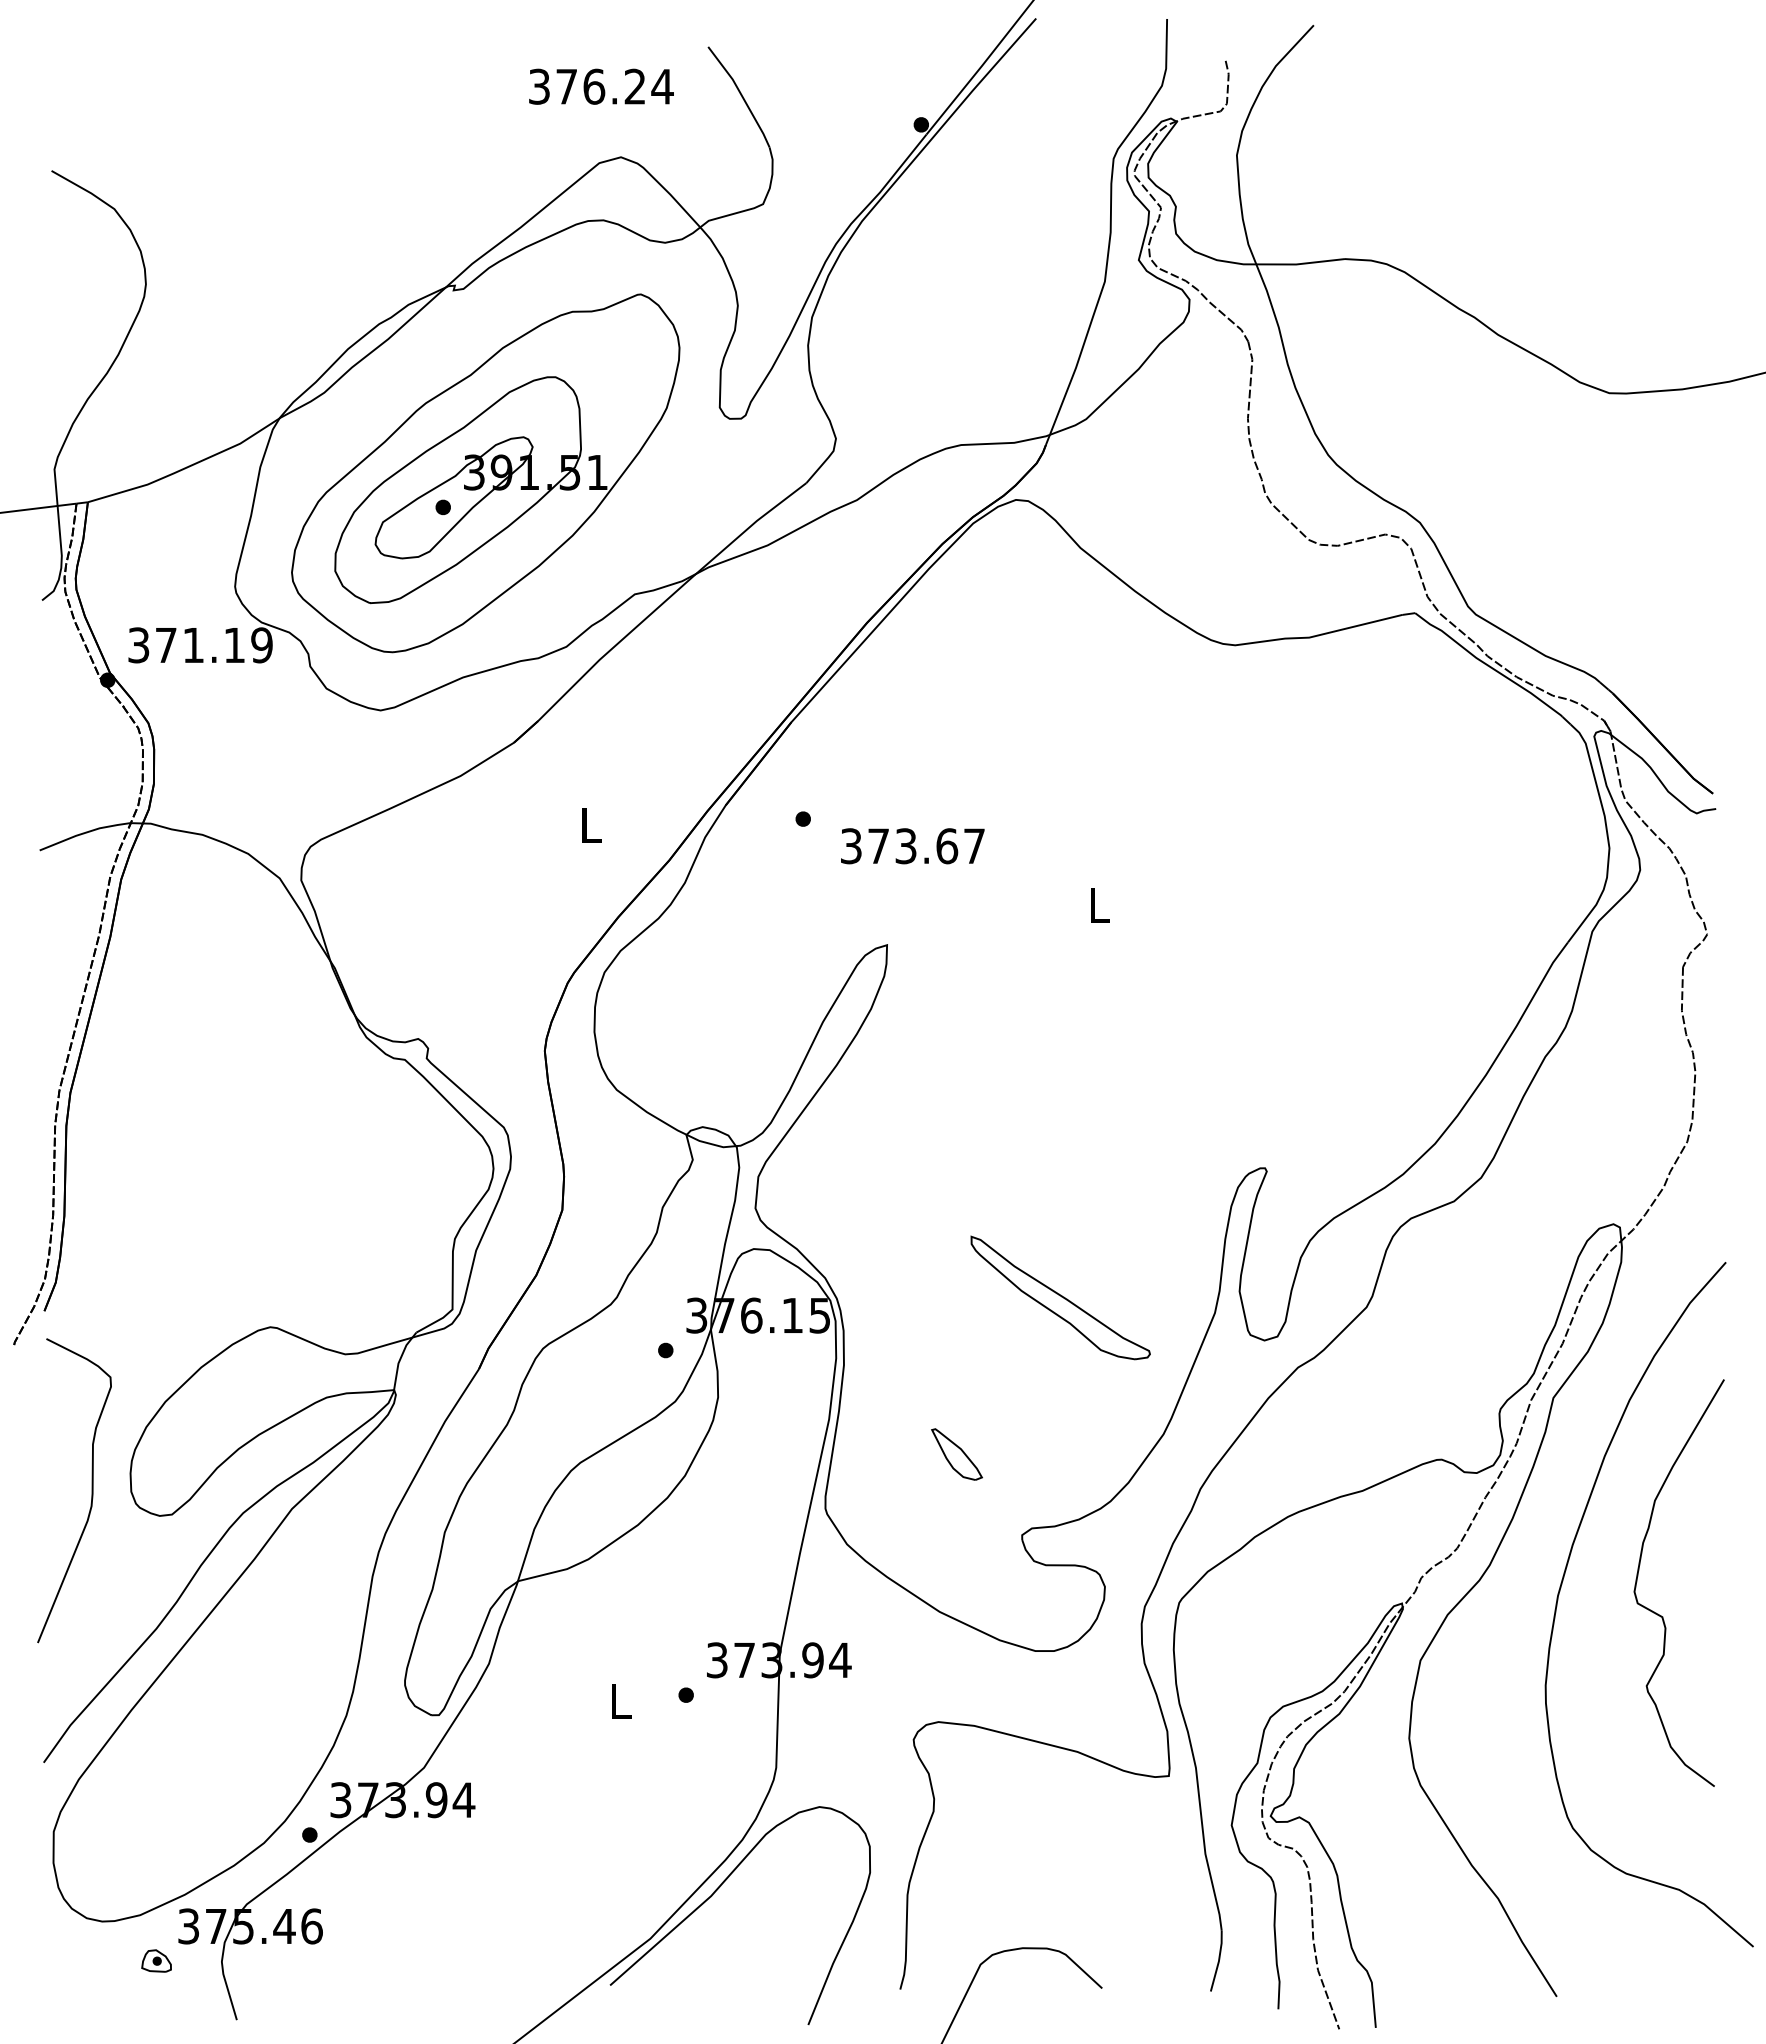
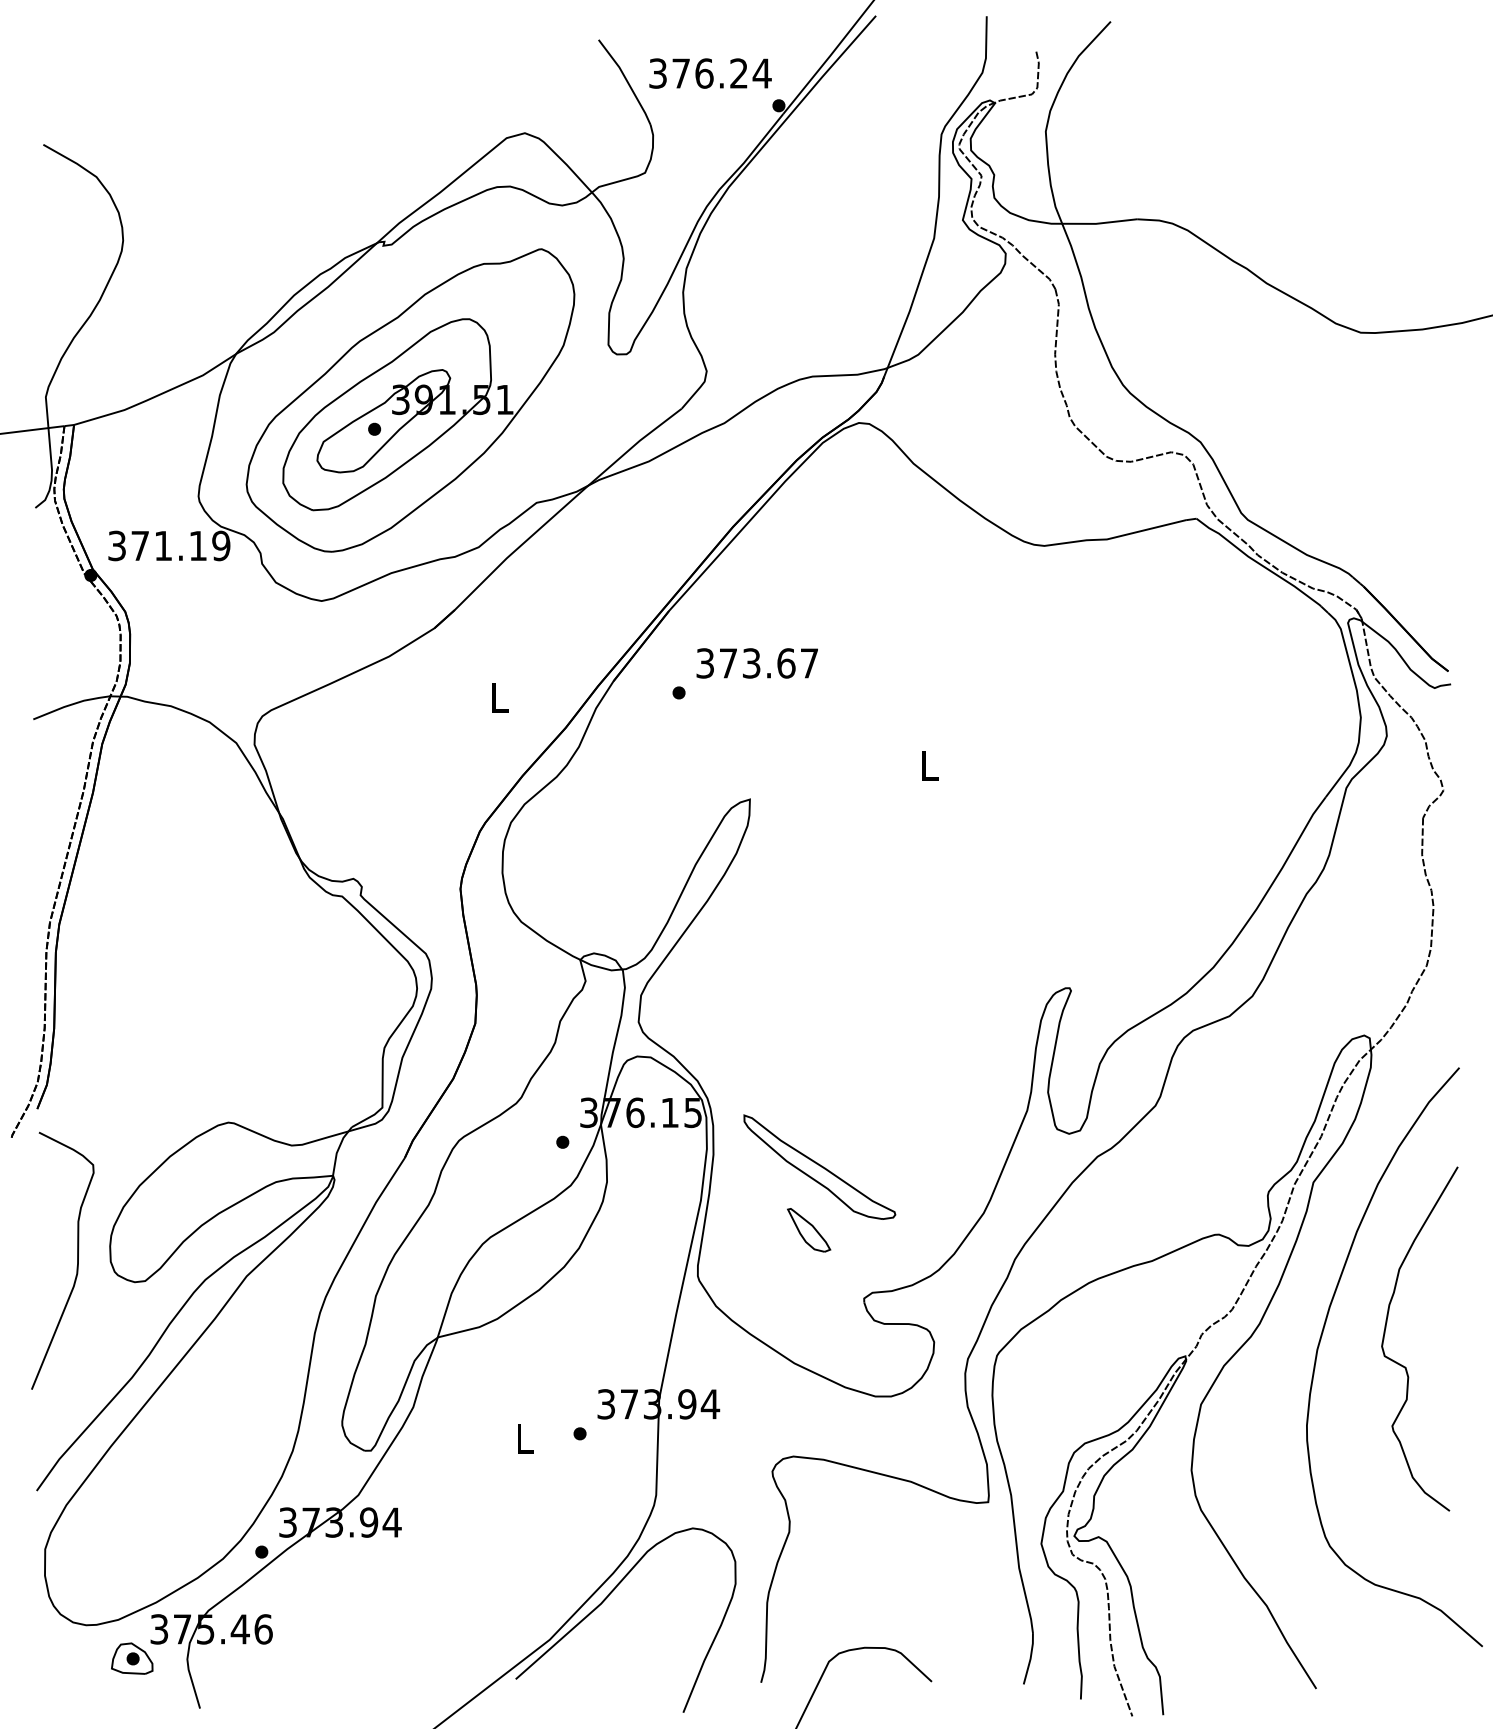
text: (601, 86) -> (710, 73), moved
text: (912, 846) -> (757, 663), moved
part: (1060, 1297) -> (819, 1166), moved
part: (156, 1960) -> (132, 1658), size x1.67

